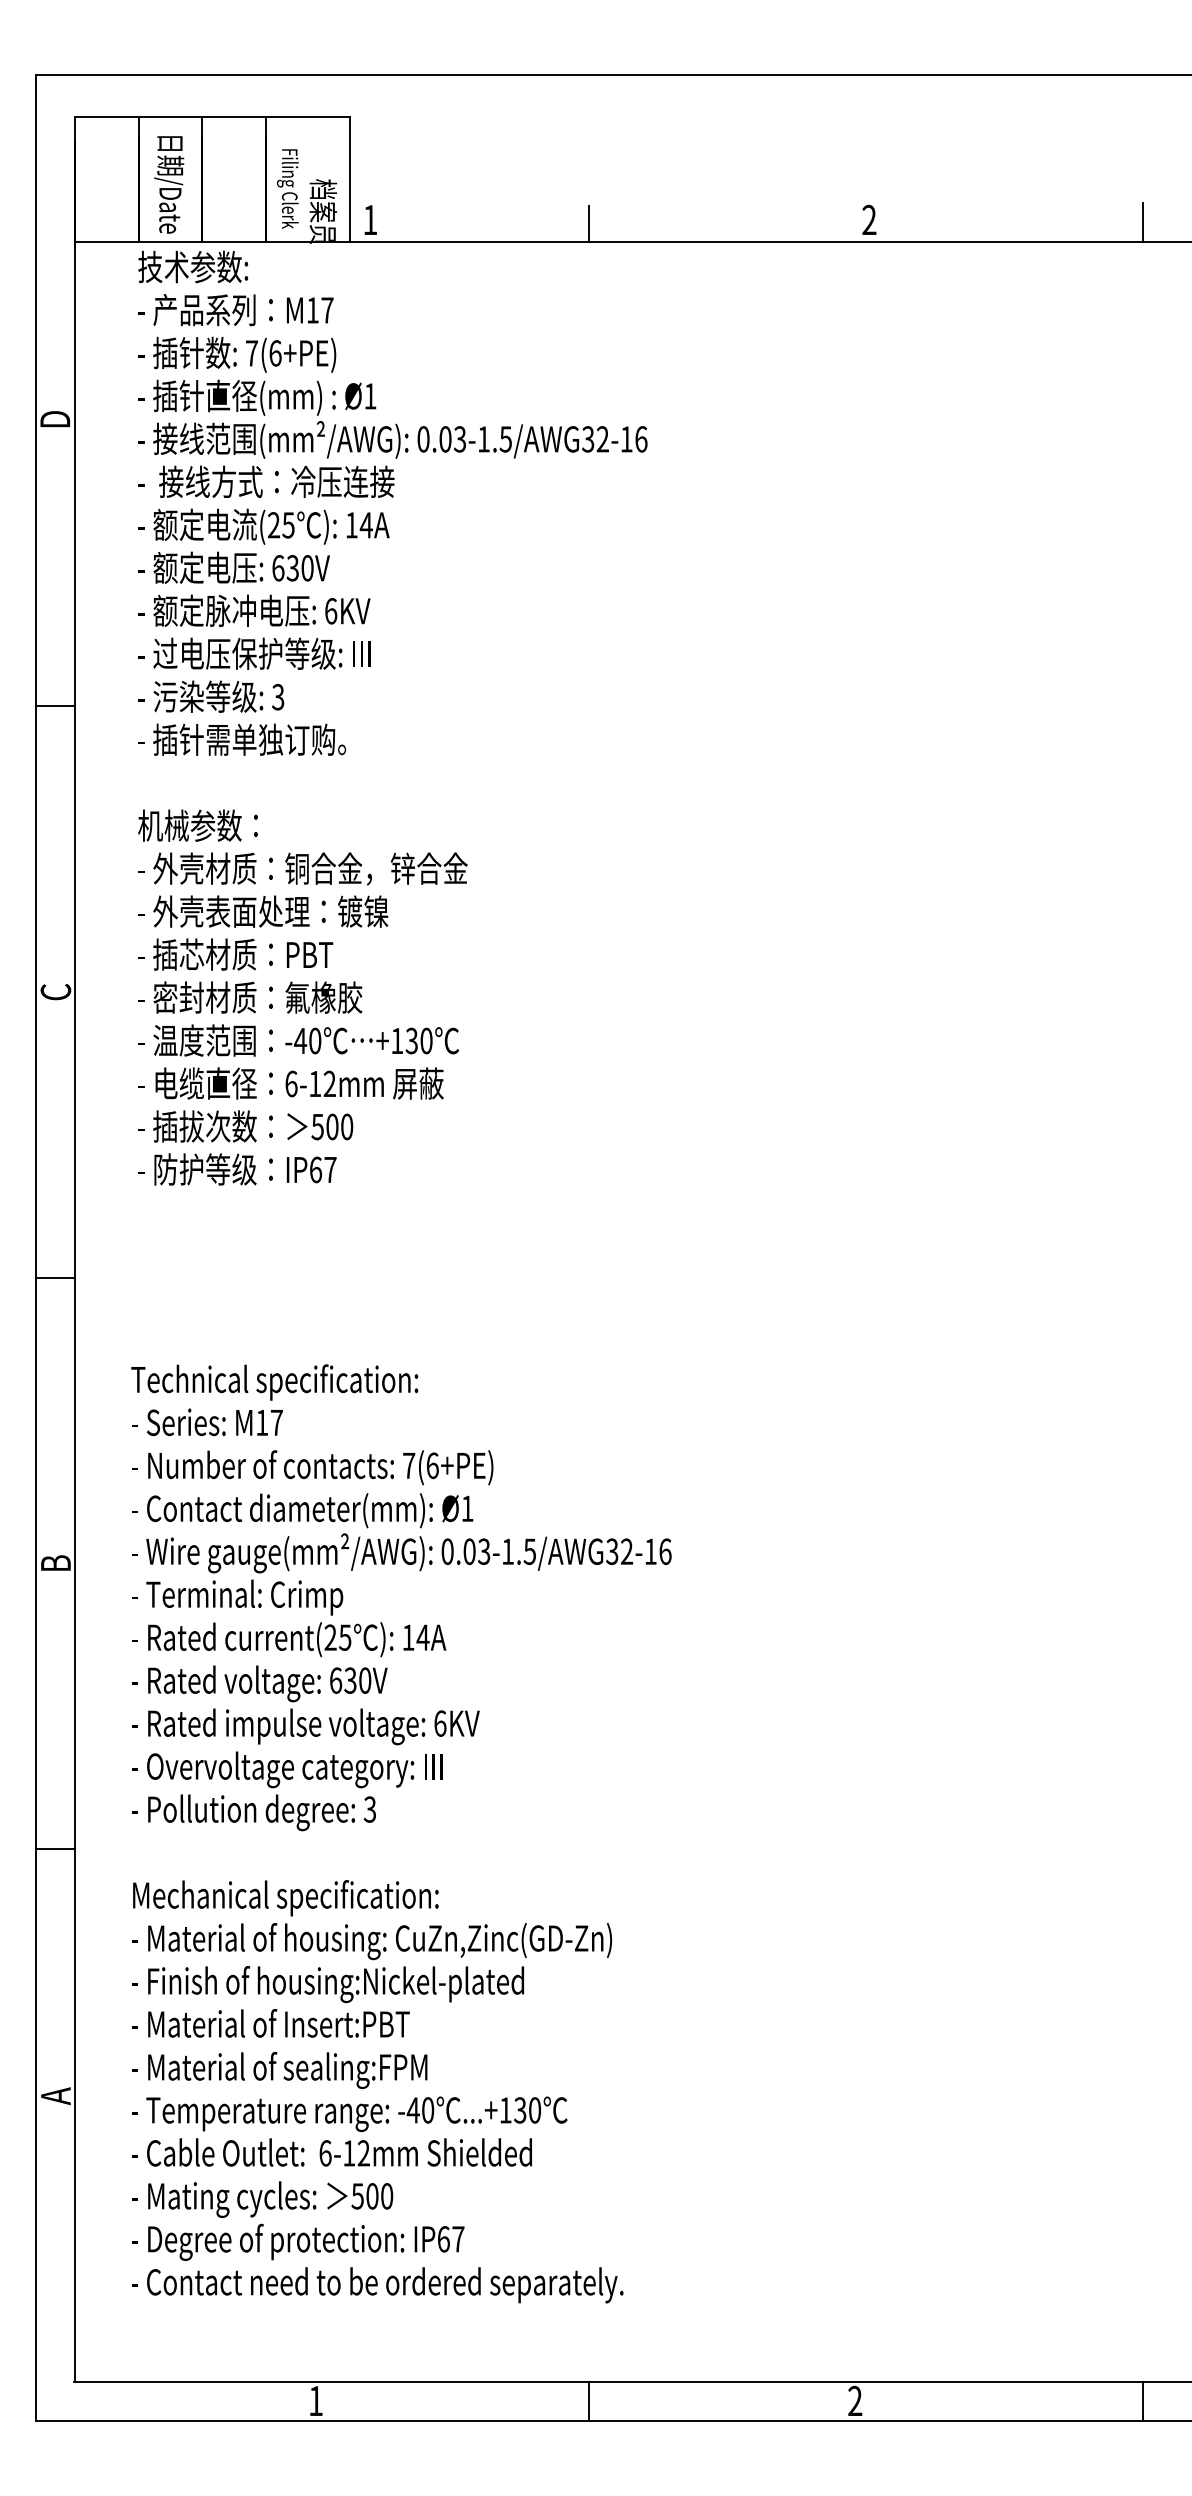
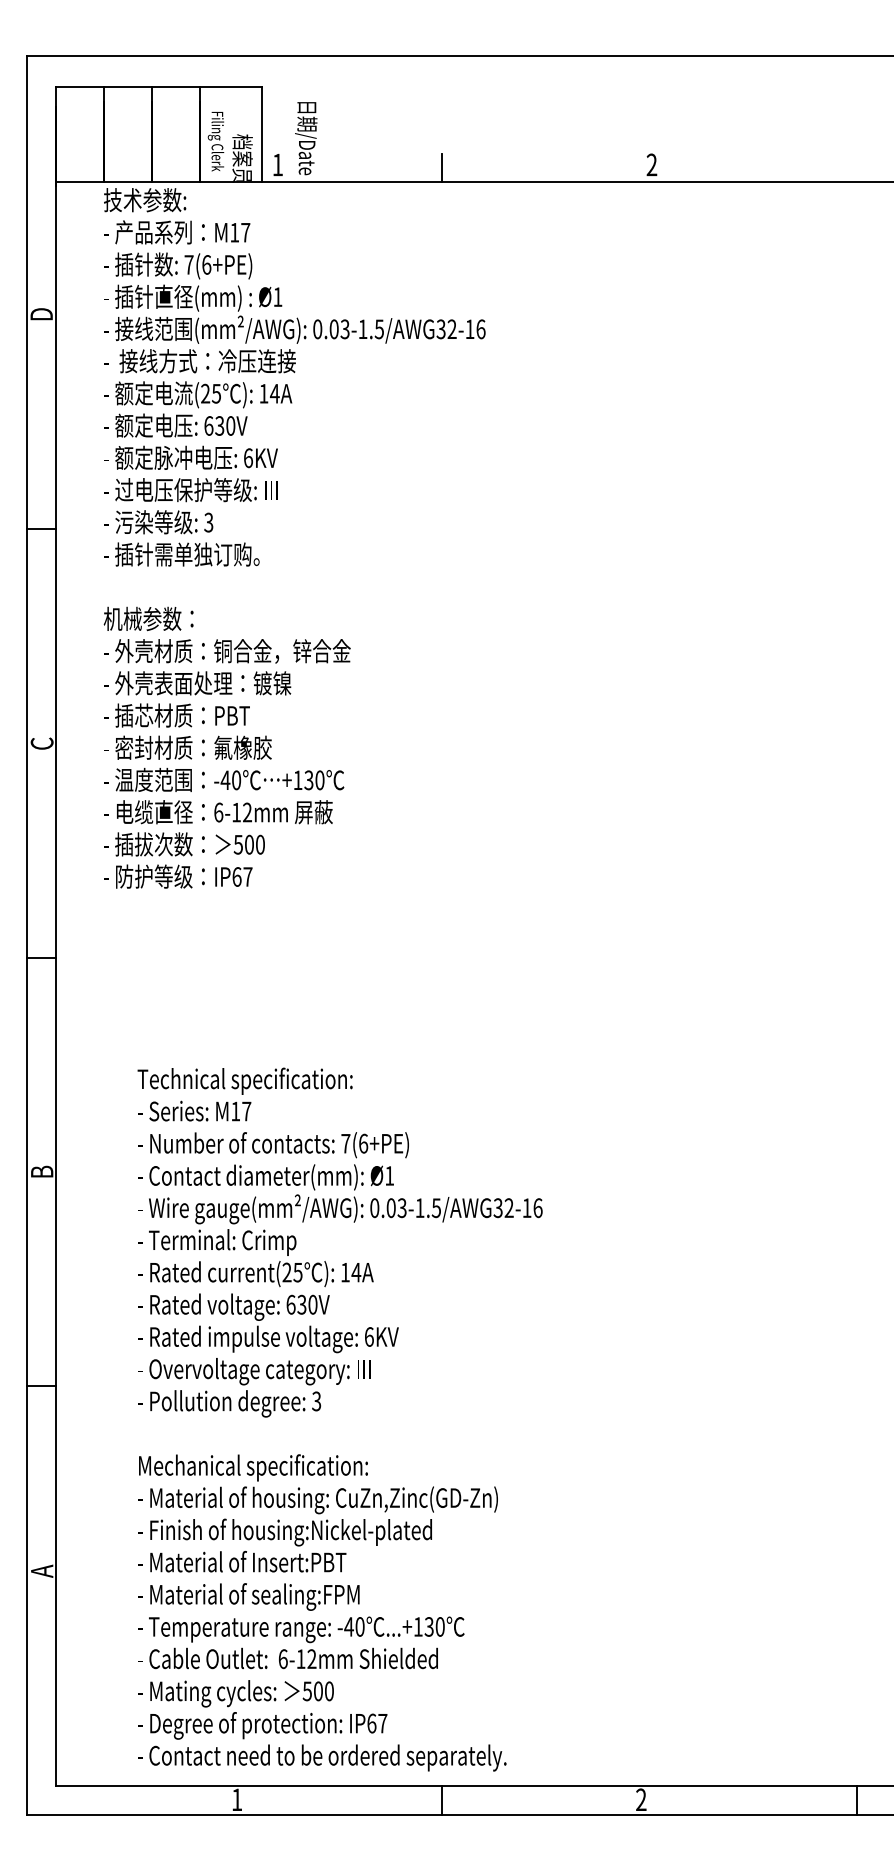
text: (169, 184) -> (306, 138), moved
line: (1142, 222) -> (856, 166), removed
text: (401, 1833) -> (340, 1419), moved

